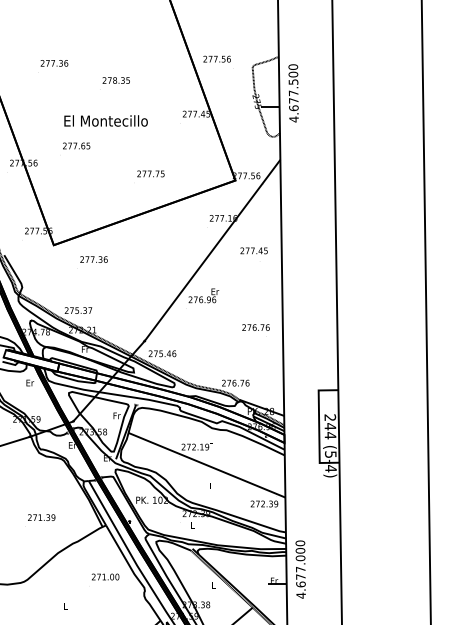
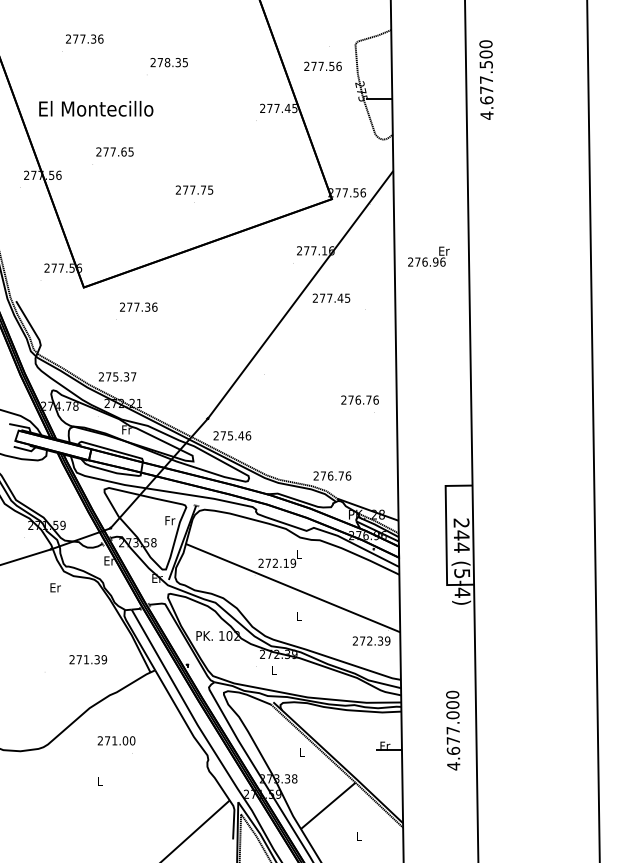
text: (216, 58) -> (322, 65), moved
text: (293, 92) -> (486, 79), moved
text: (106, 120) -> (96, 108), moved
text: (150, 173) -> (194, 189), moved
text: (254, 250) -> (331, 297), moved
text: (203, 295) -> (428, 256), moved
text: (30, 382) -> (55, 587), moved
text: (41, 517) -> (88, 659), moved
text: (300, 569) -> (453, 730), moved
text: (105, 576) -> (116, 740), moved

